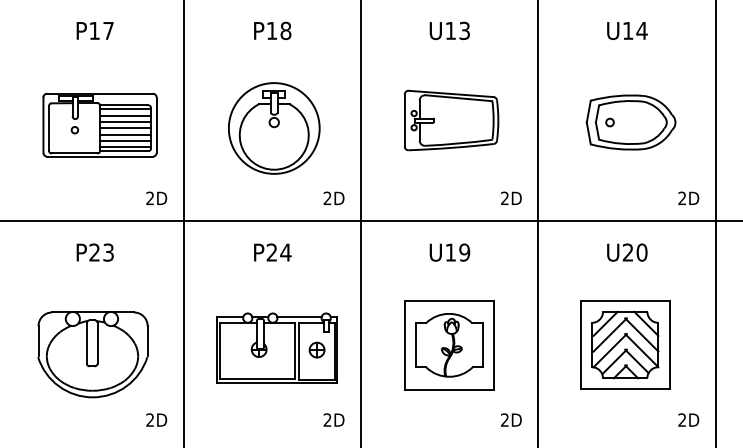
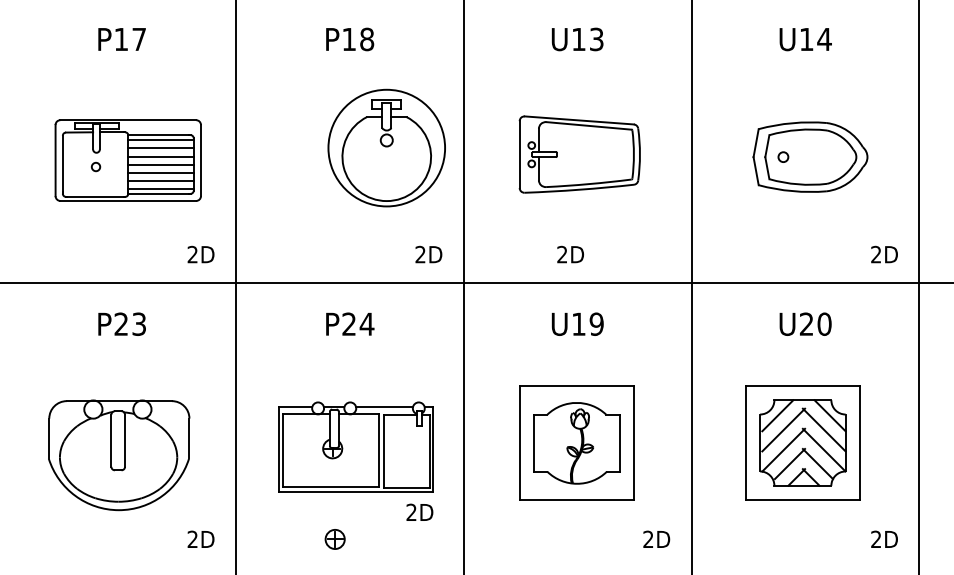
part: (274, 128) -> (387, 148), moved
text: (511, 197) -> (570, 253), moved
part: (316, 349) -> (334, 538), moved
text: (333, 419) -> (419, 511), moved

